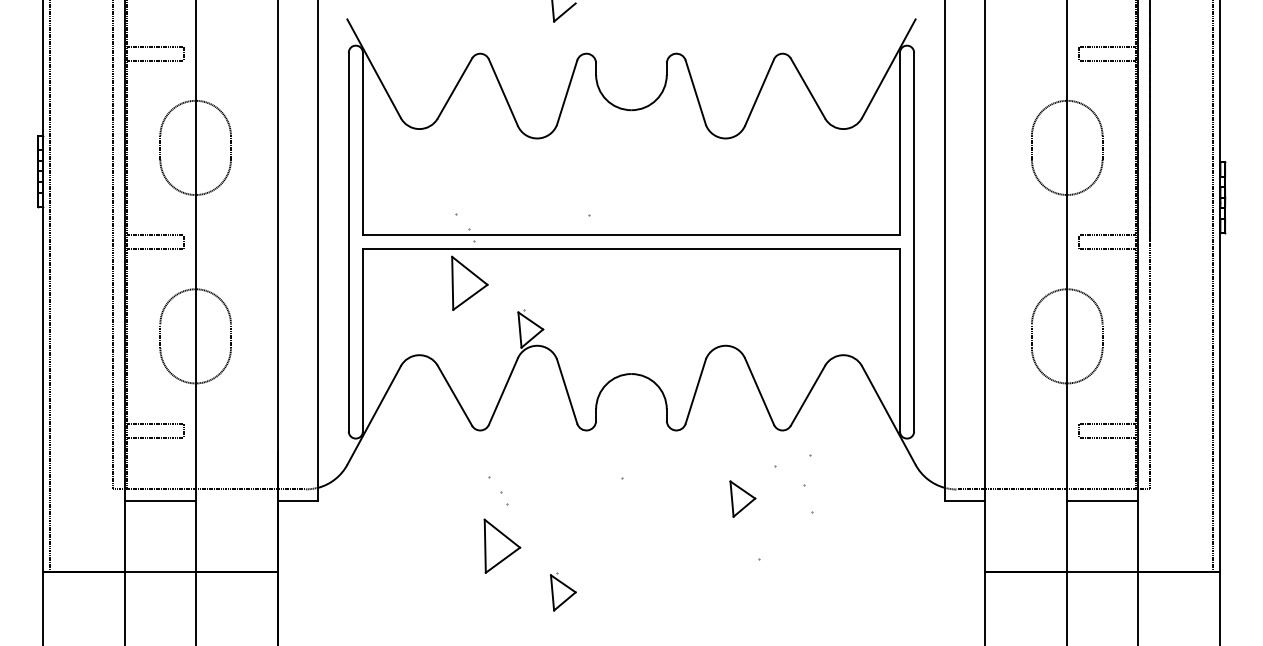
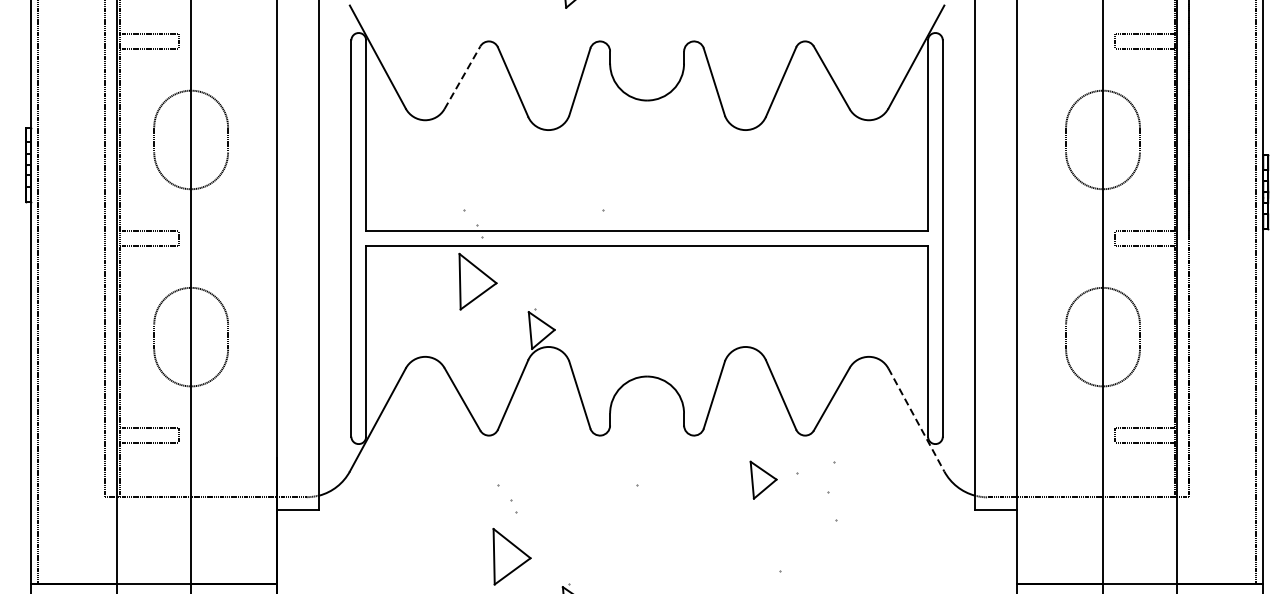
line: (455, 87) -> (463, 76), solid -> dashed
line: (889, 415) -> (917, 419), solid -> dashed
part: (742, 498) -> (763, 479), moved
line: (160, 501) -> (154, 509), removed
line: (1102, 501) -> (1139, 509), removed

